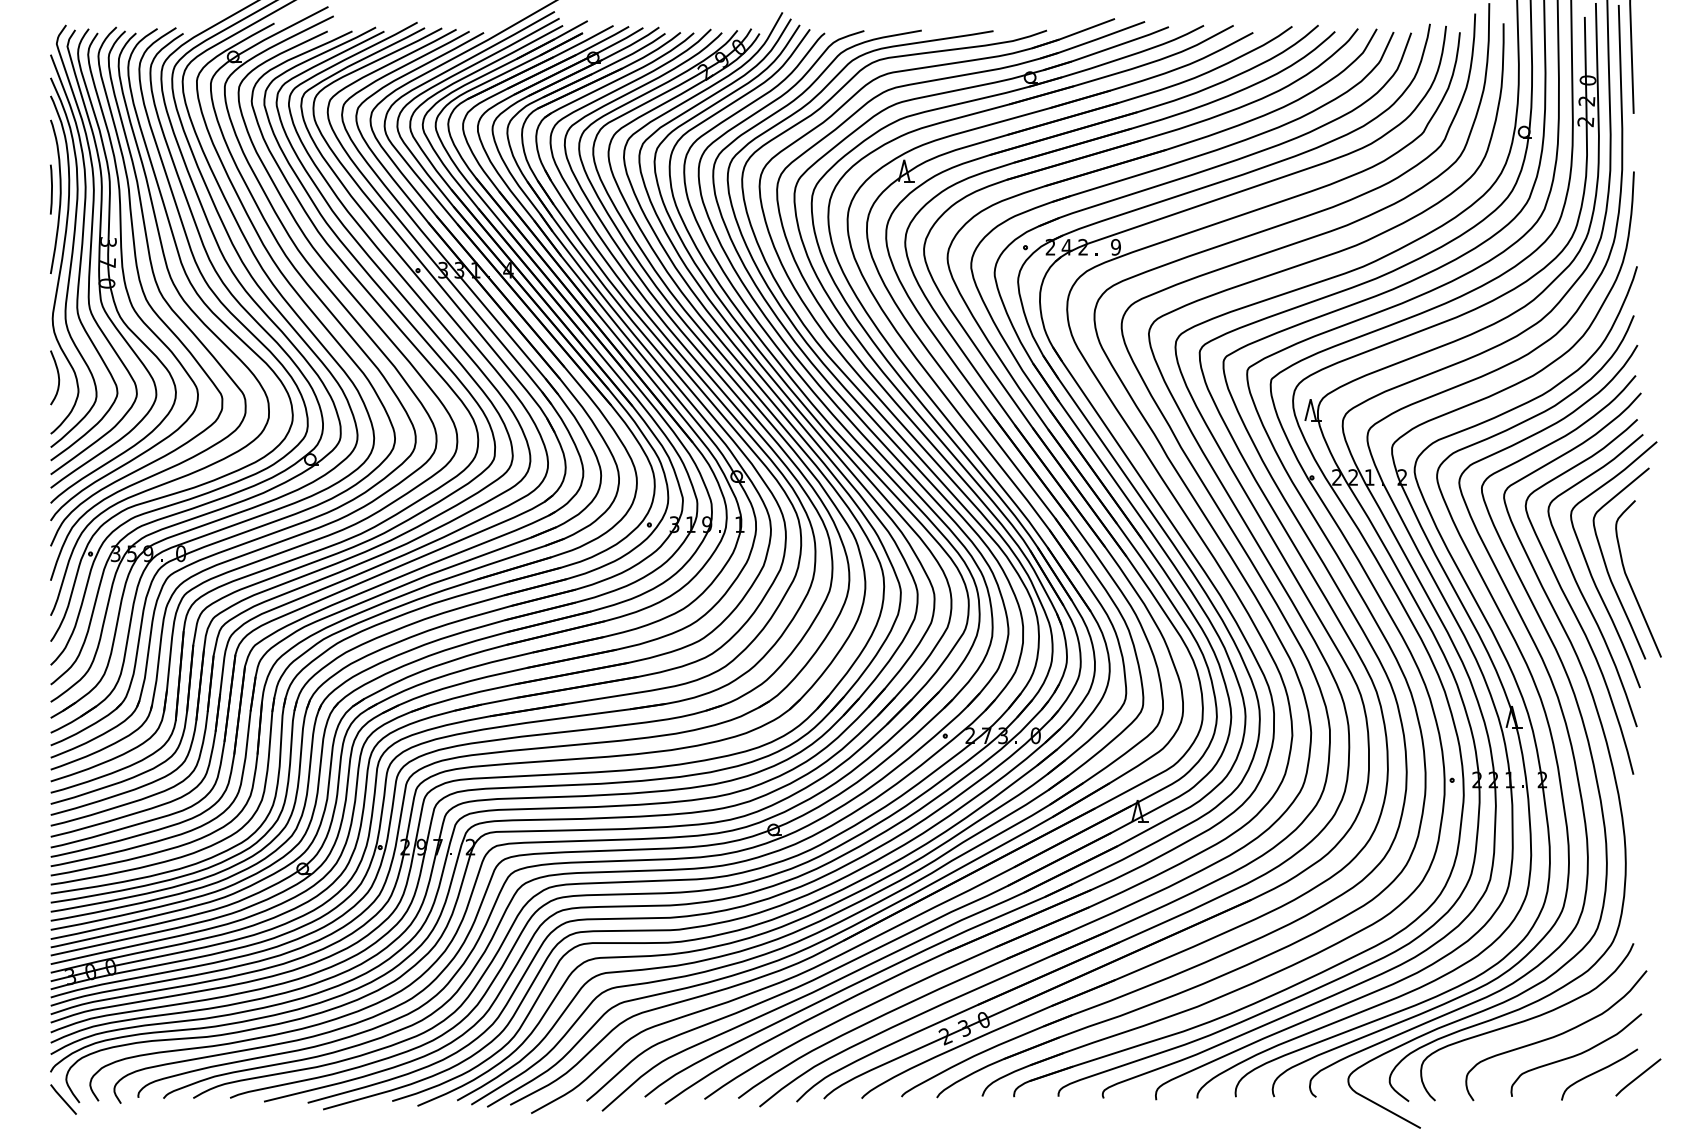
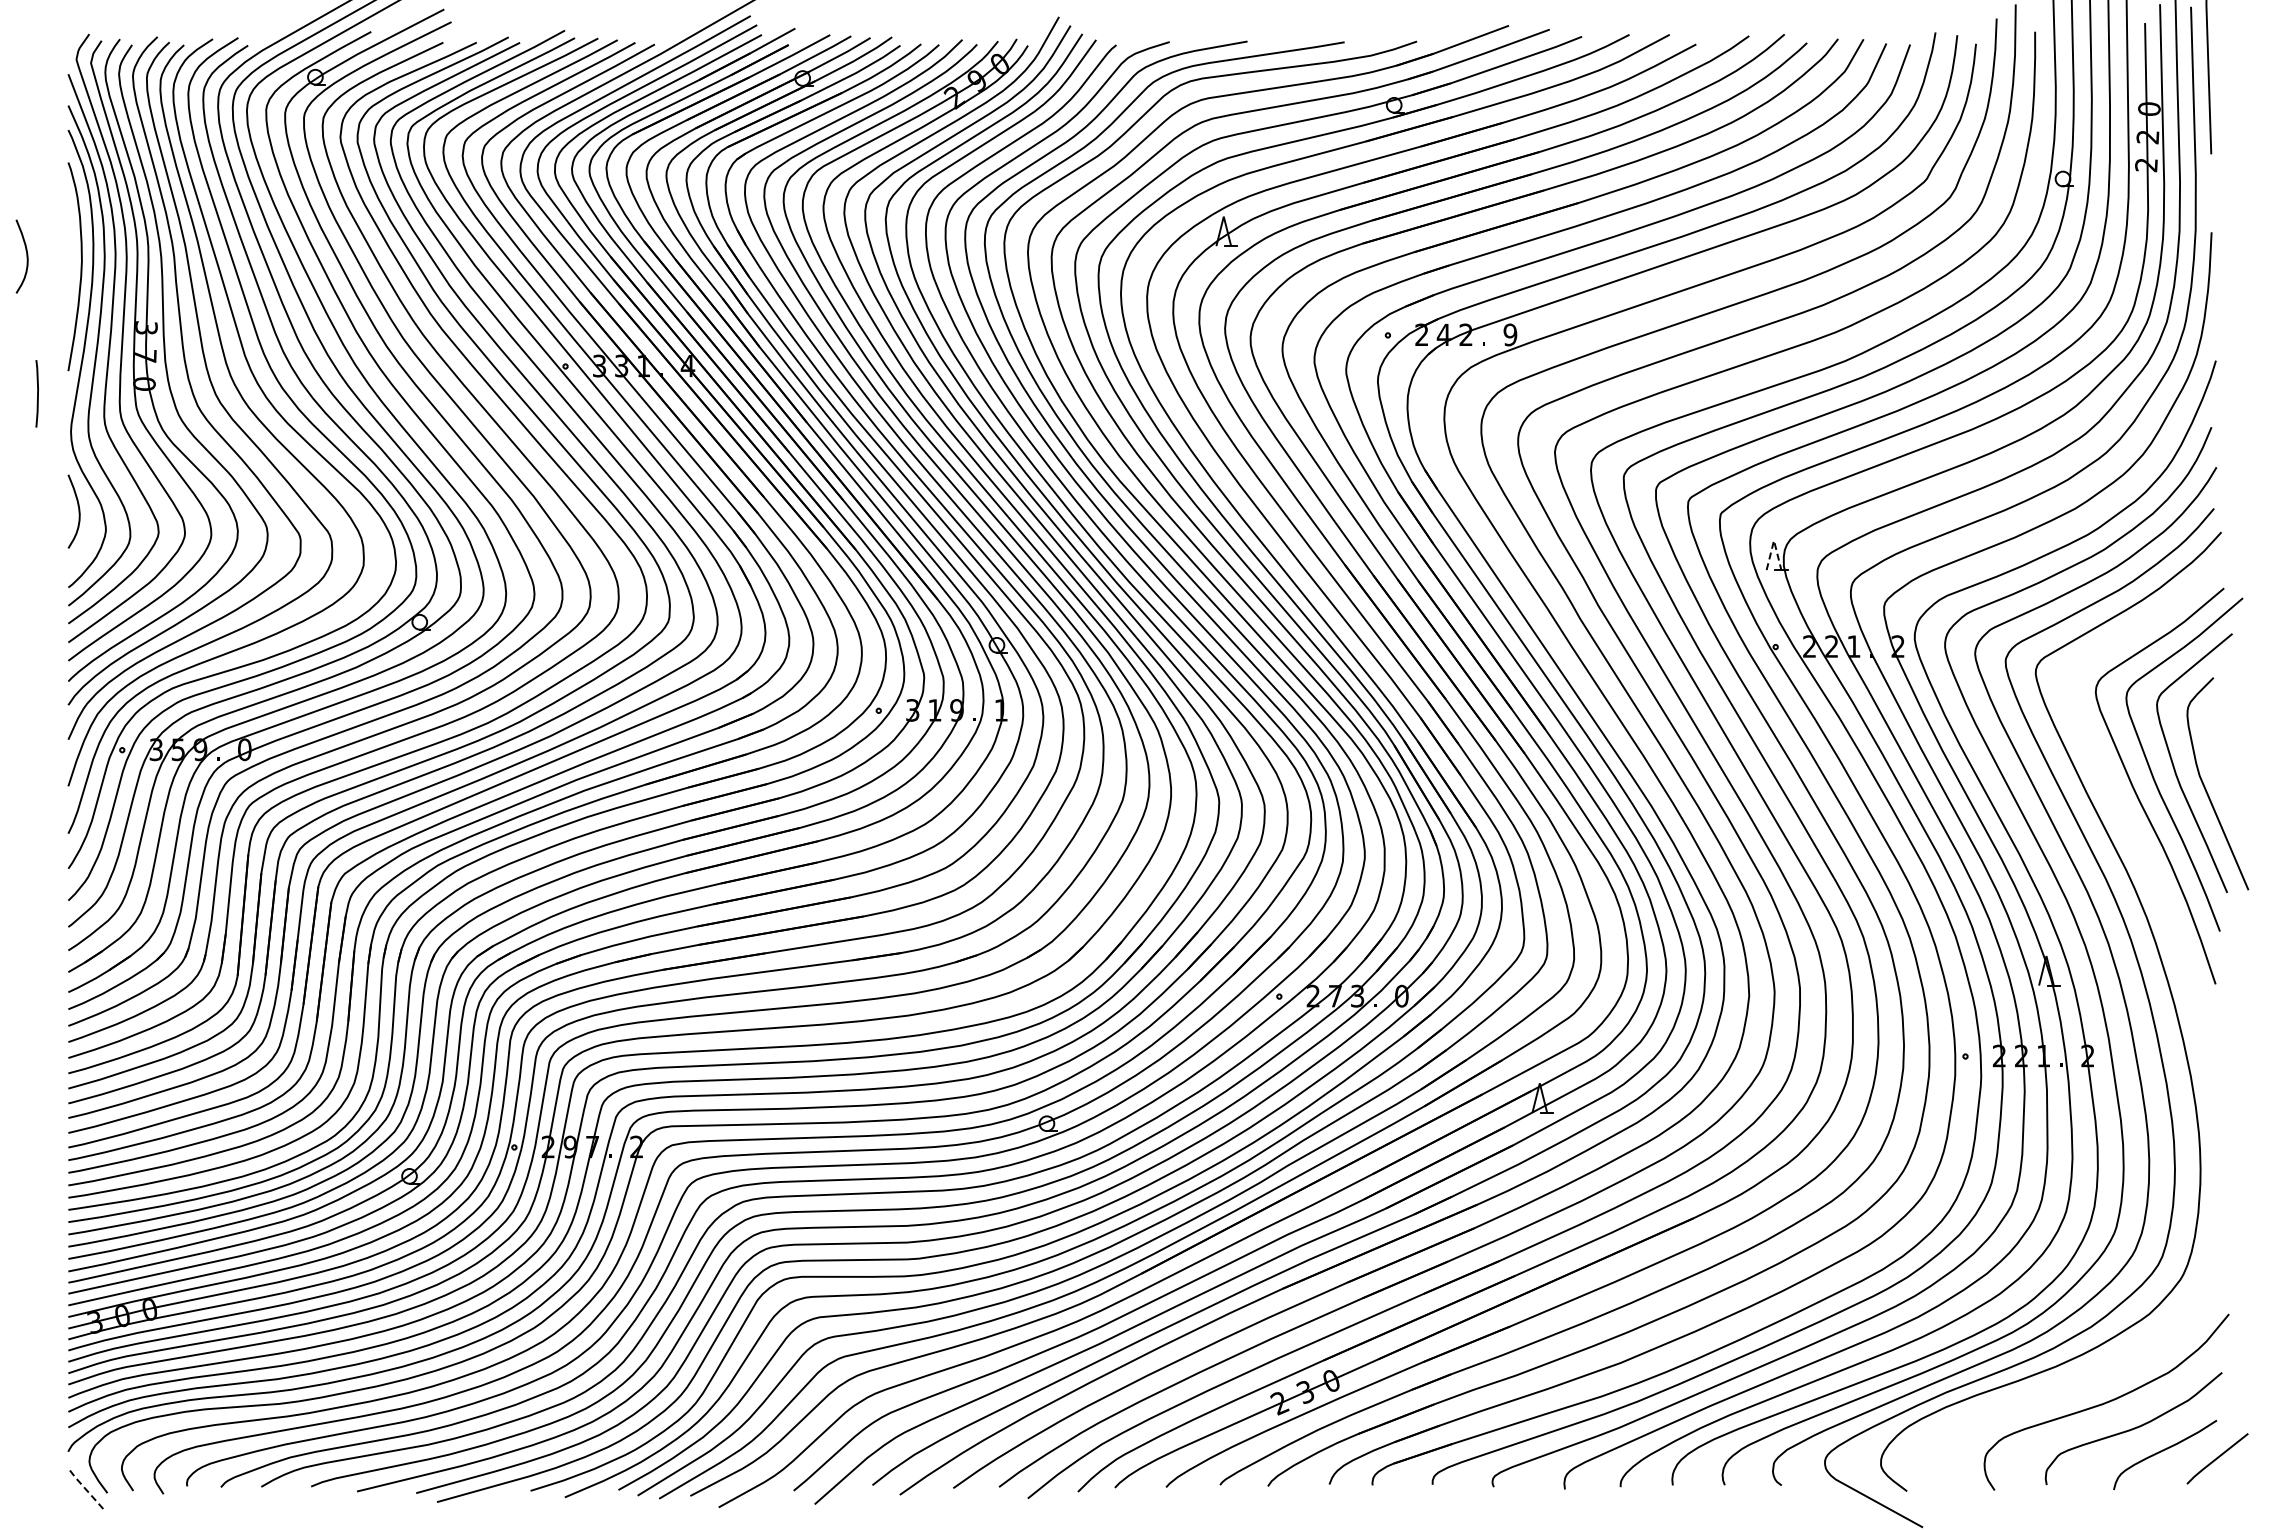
curve: (19, 189) -> (26, 256), added
line: (51, 189) -> (37, 393), moved
line: (1311, 399) -> (1774, 540), solid -> dashed
curve: (1569, 602) -> (2124, 815), removed
curve: (1526, 1021) -> (2066, 1382), removed
line: (63, 1099) -> (85, 1488), solid -> dashed

